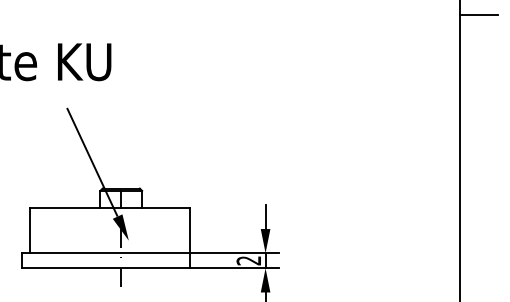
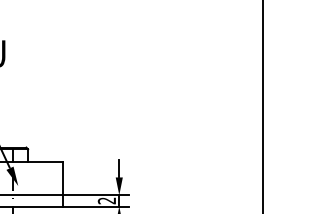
line: (478, 15) -> (276, 19), removed

